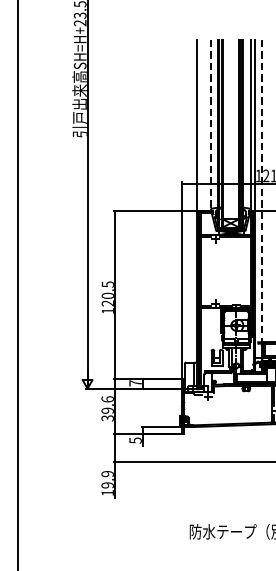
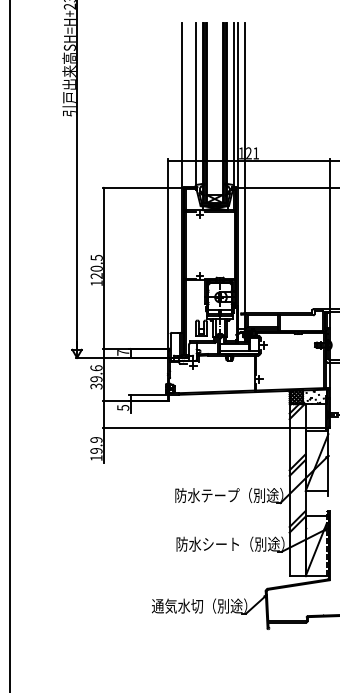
line: (210, 126) -> (195, 105), dashed -> solid
line: (261, 191) -> (244, 168), dashed -> solid

